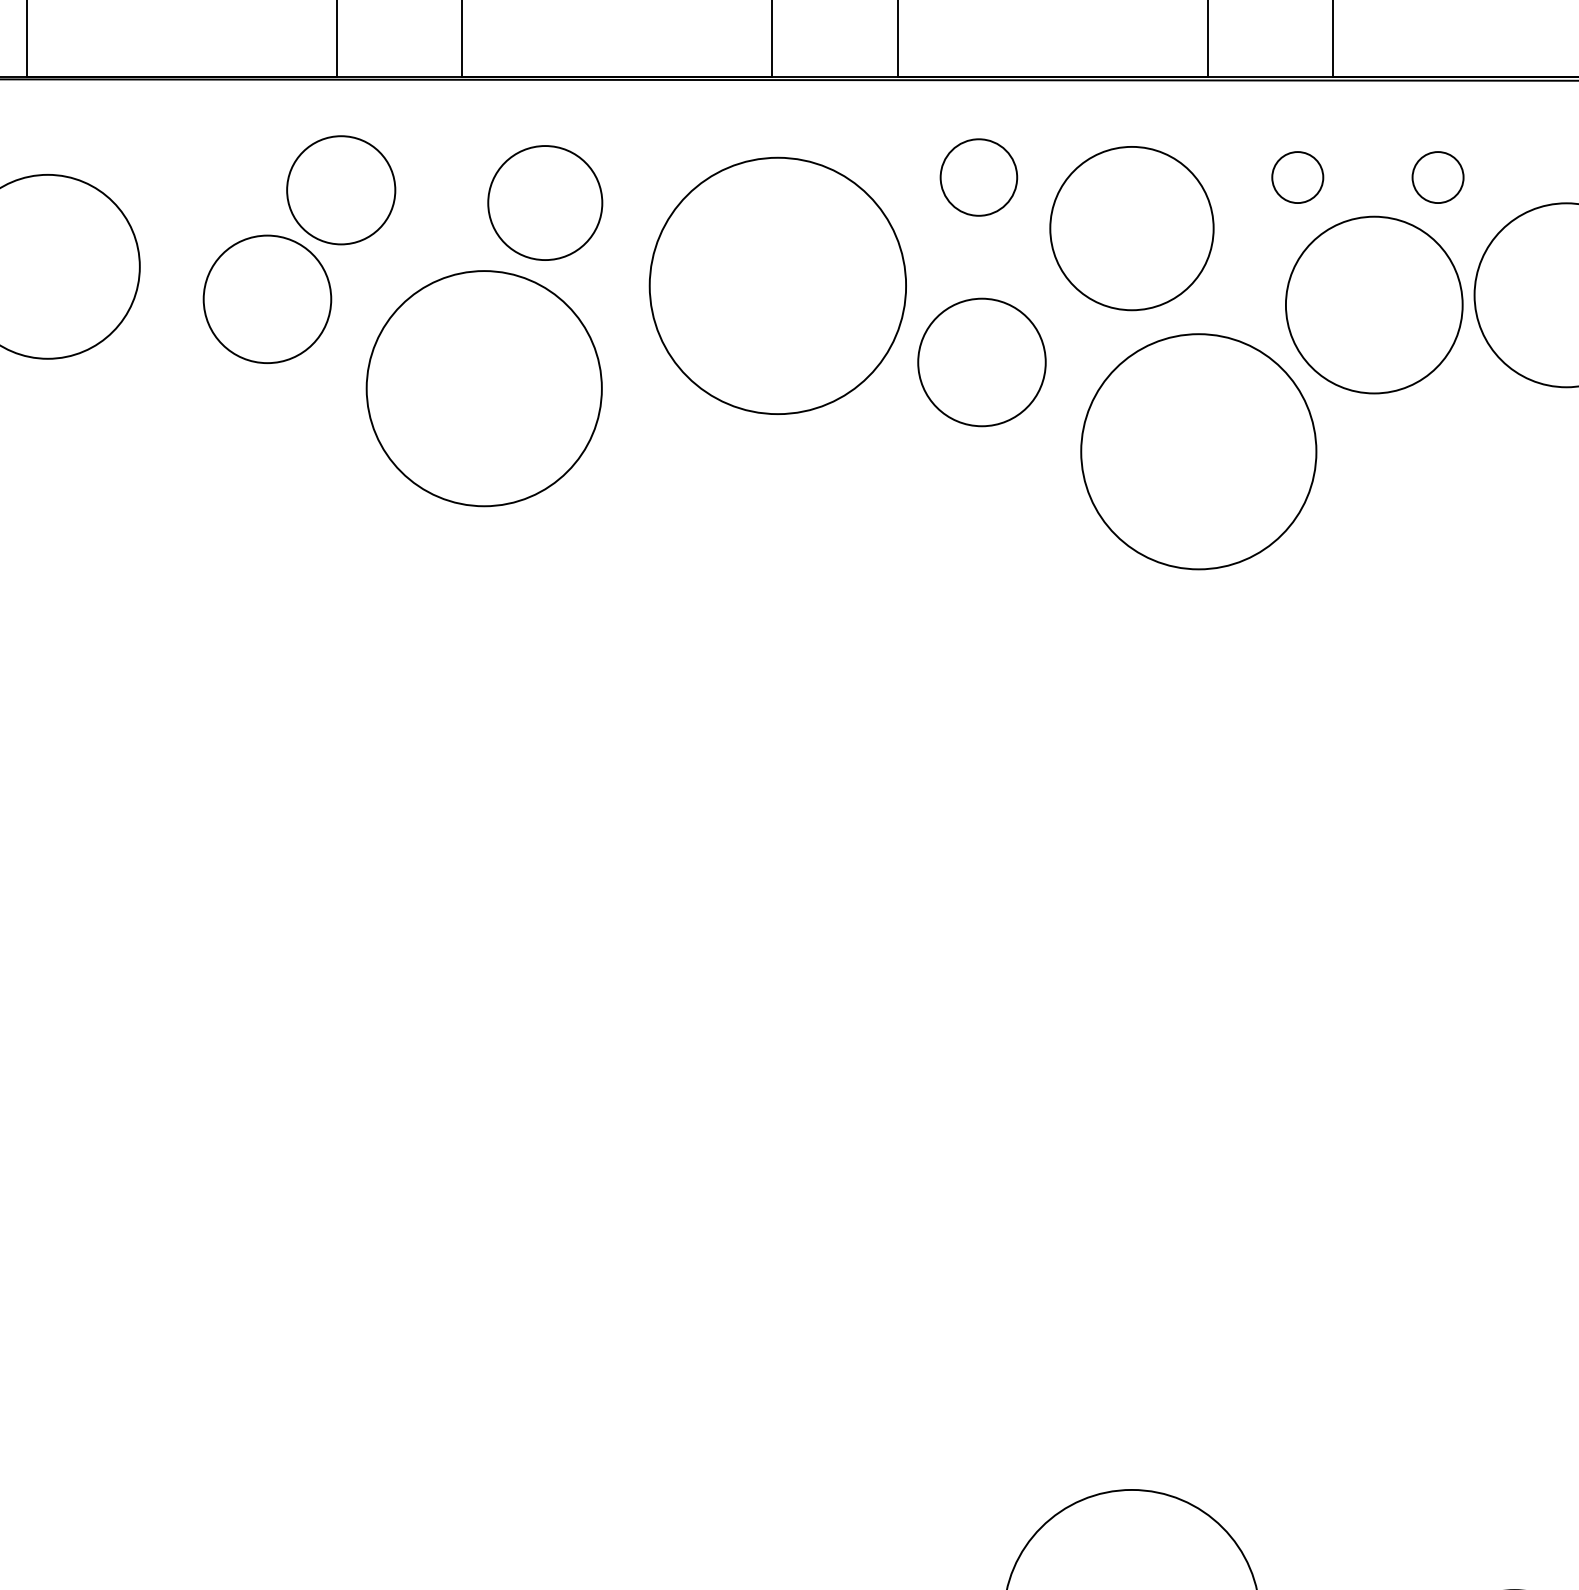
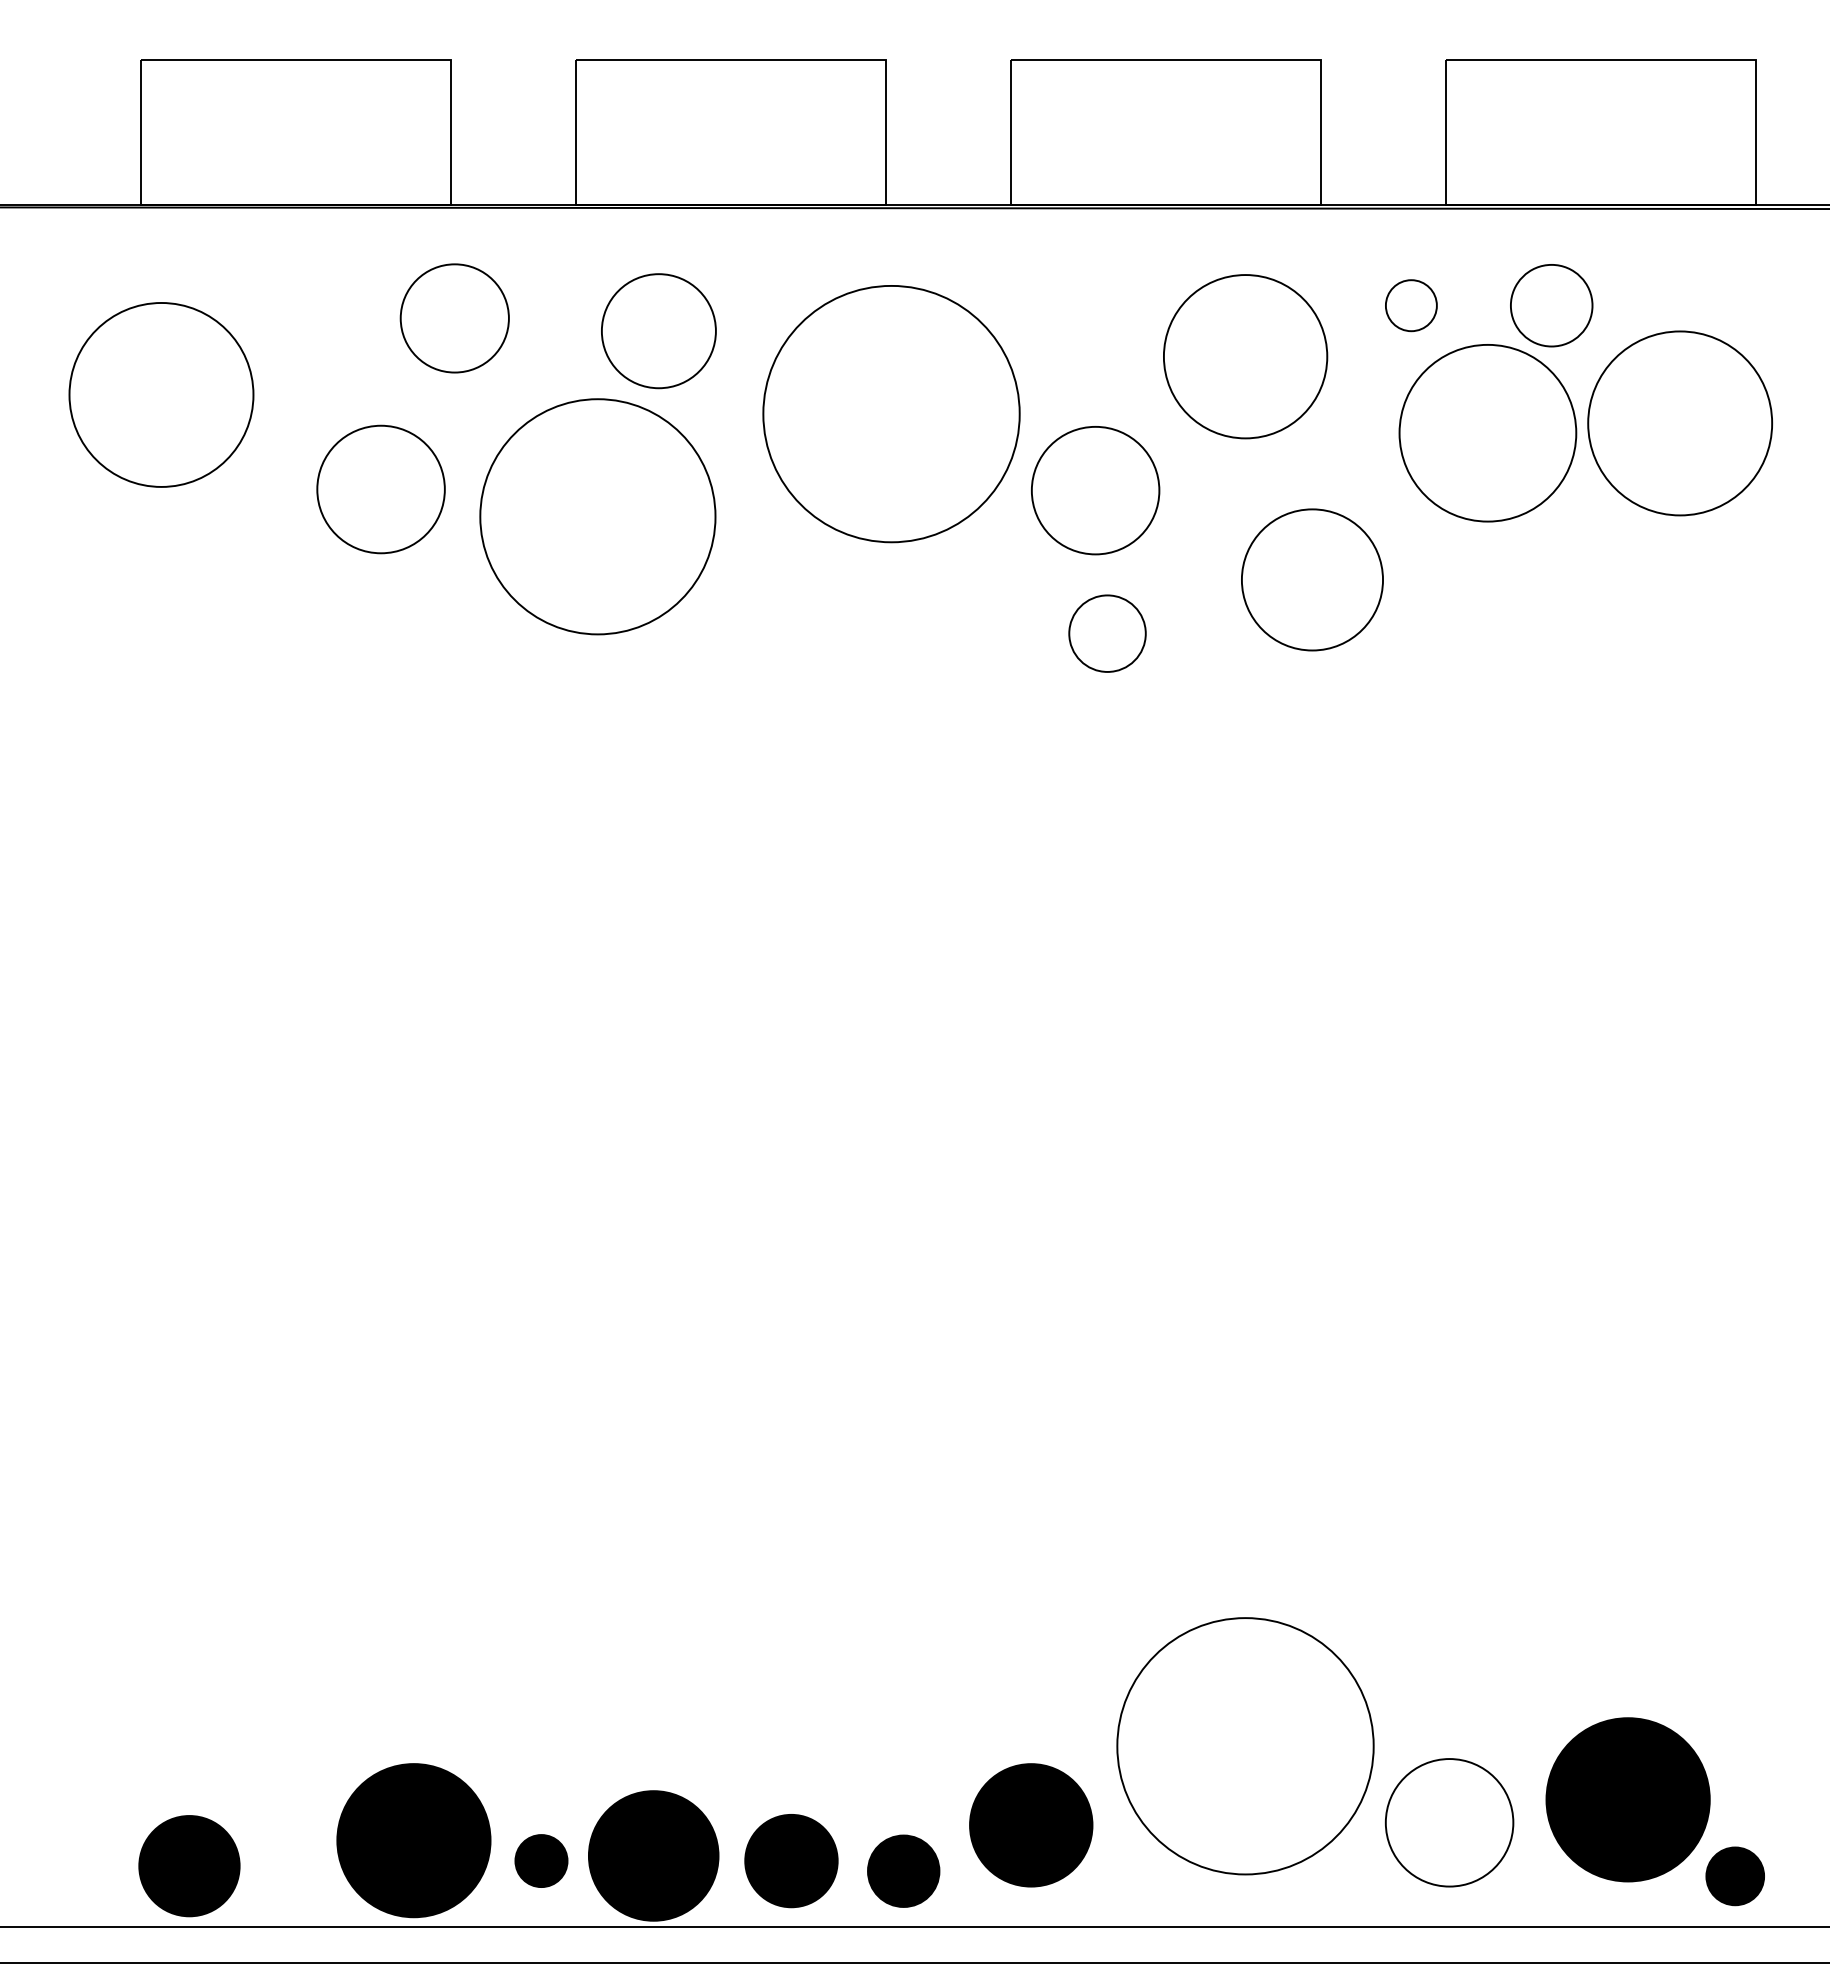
circle: (978, 177) -> (1107, 633), moved
circle: (1437, 177) -> (1551, 305), size x1.6
circle: (266, 299) -> (380, 489), moved
circle: (1198, 451) -> (1312, 579), size x0.6

